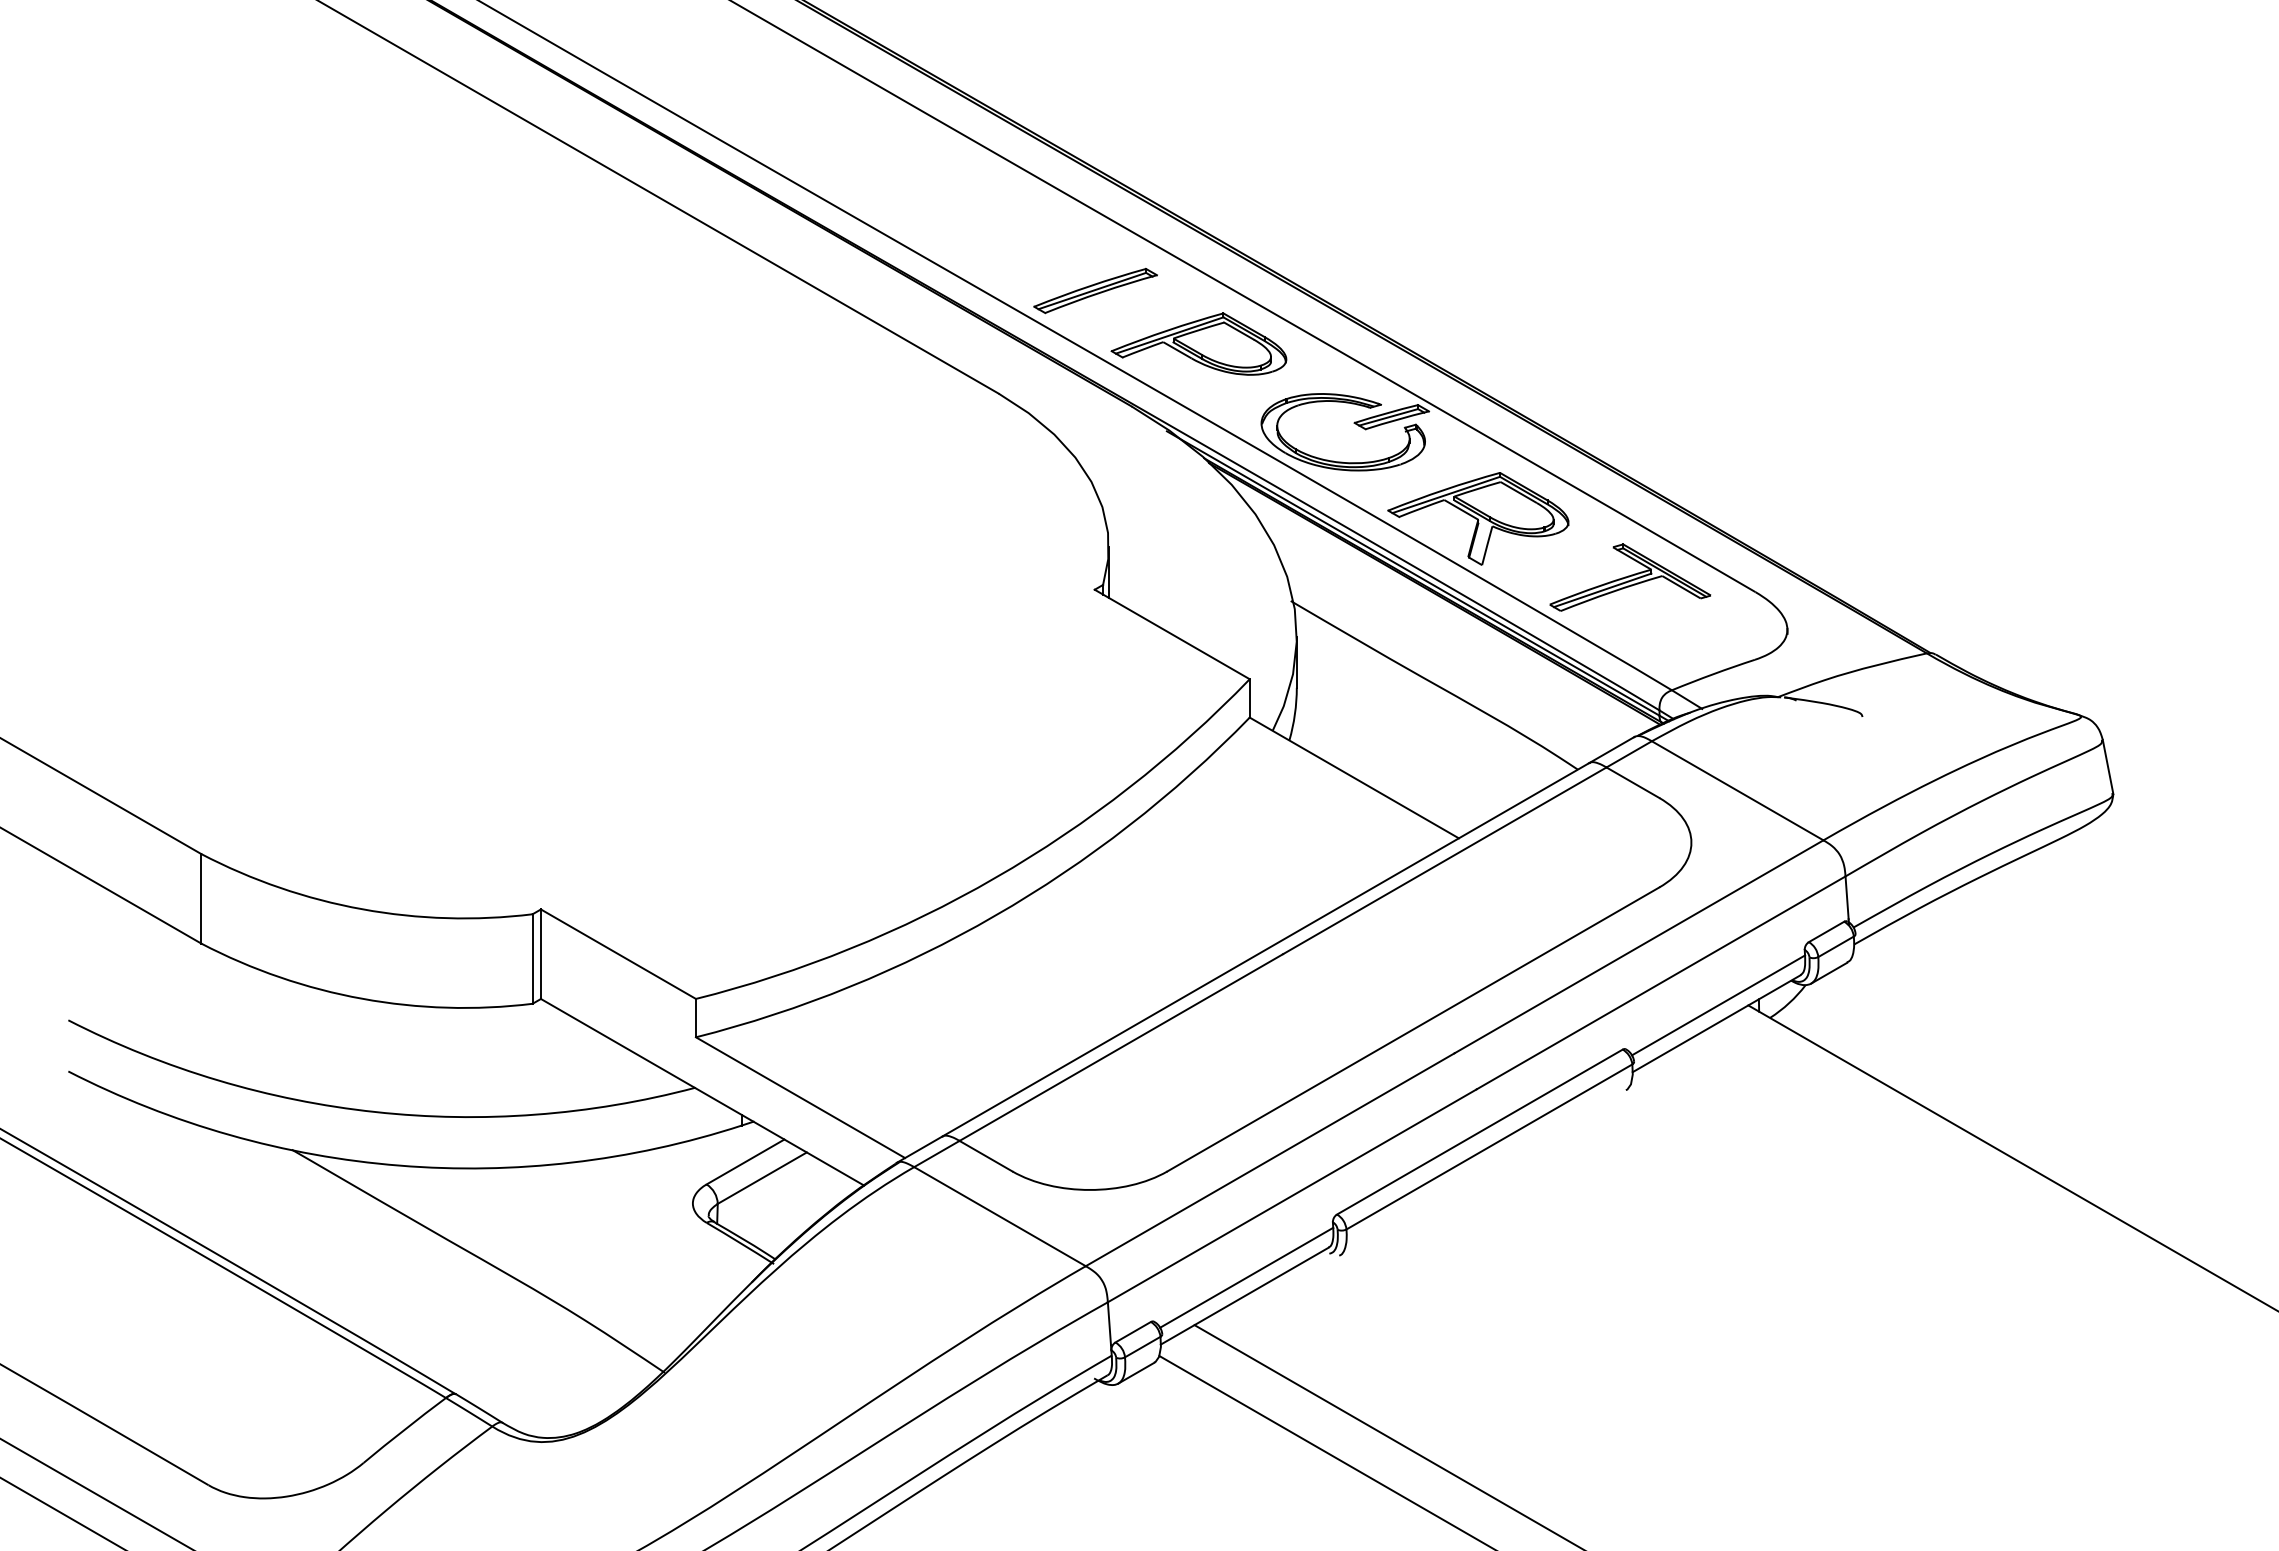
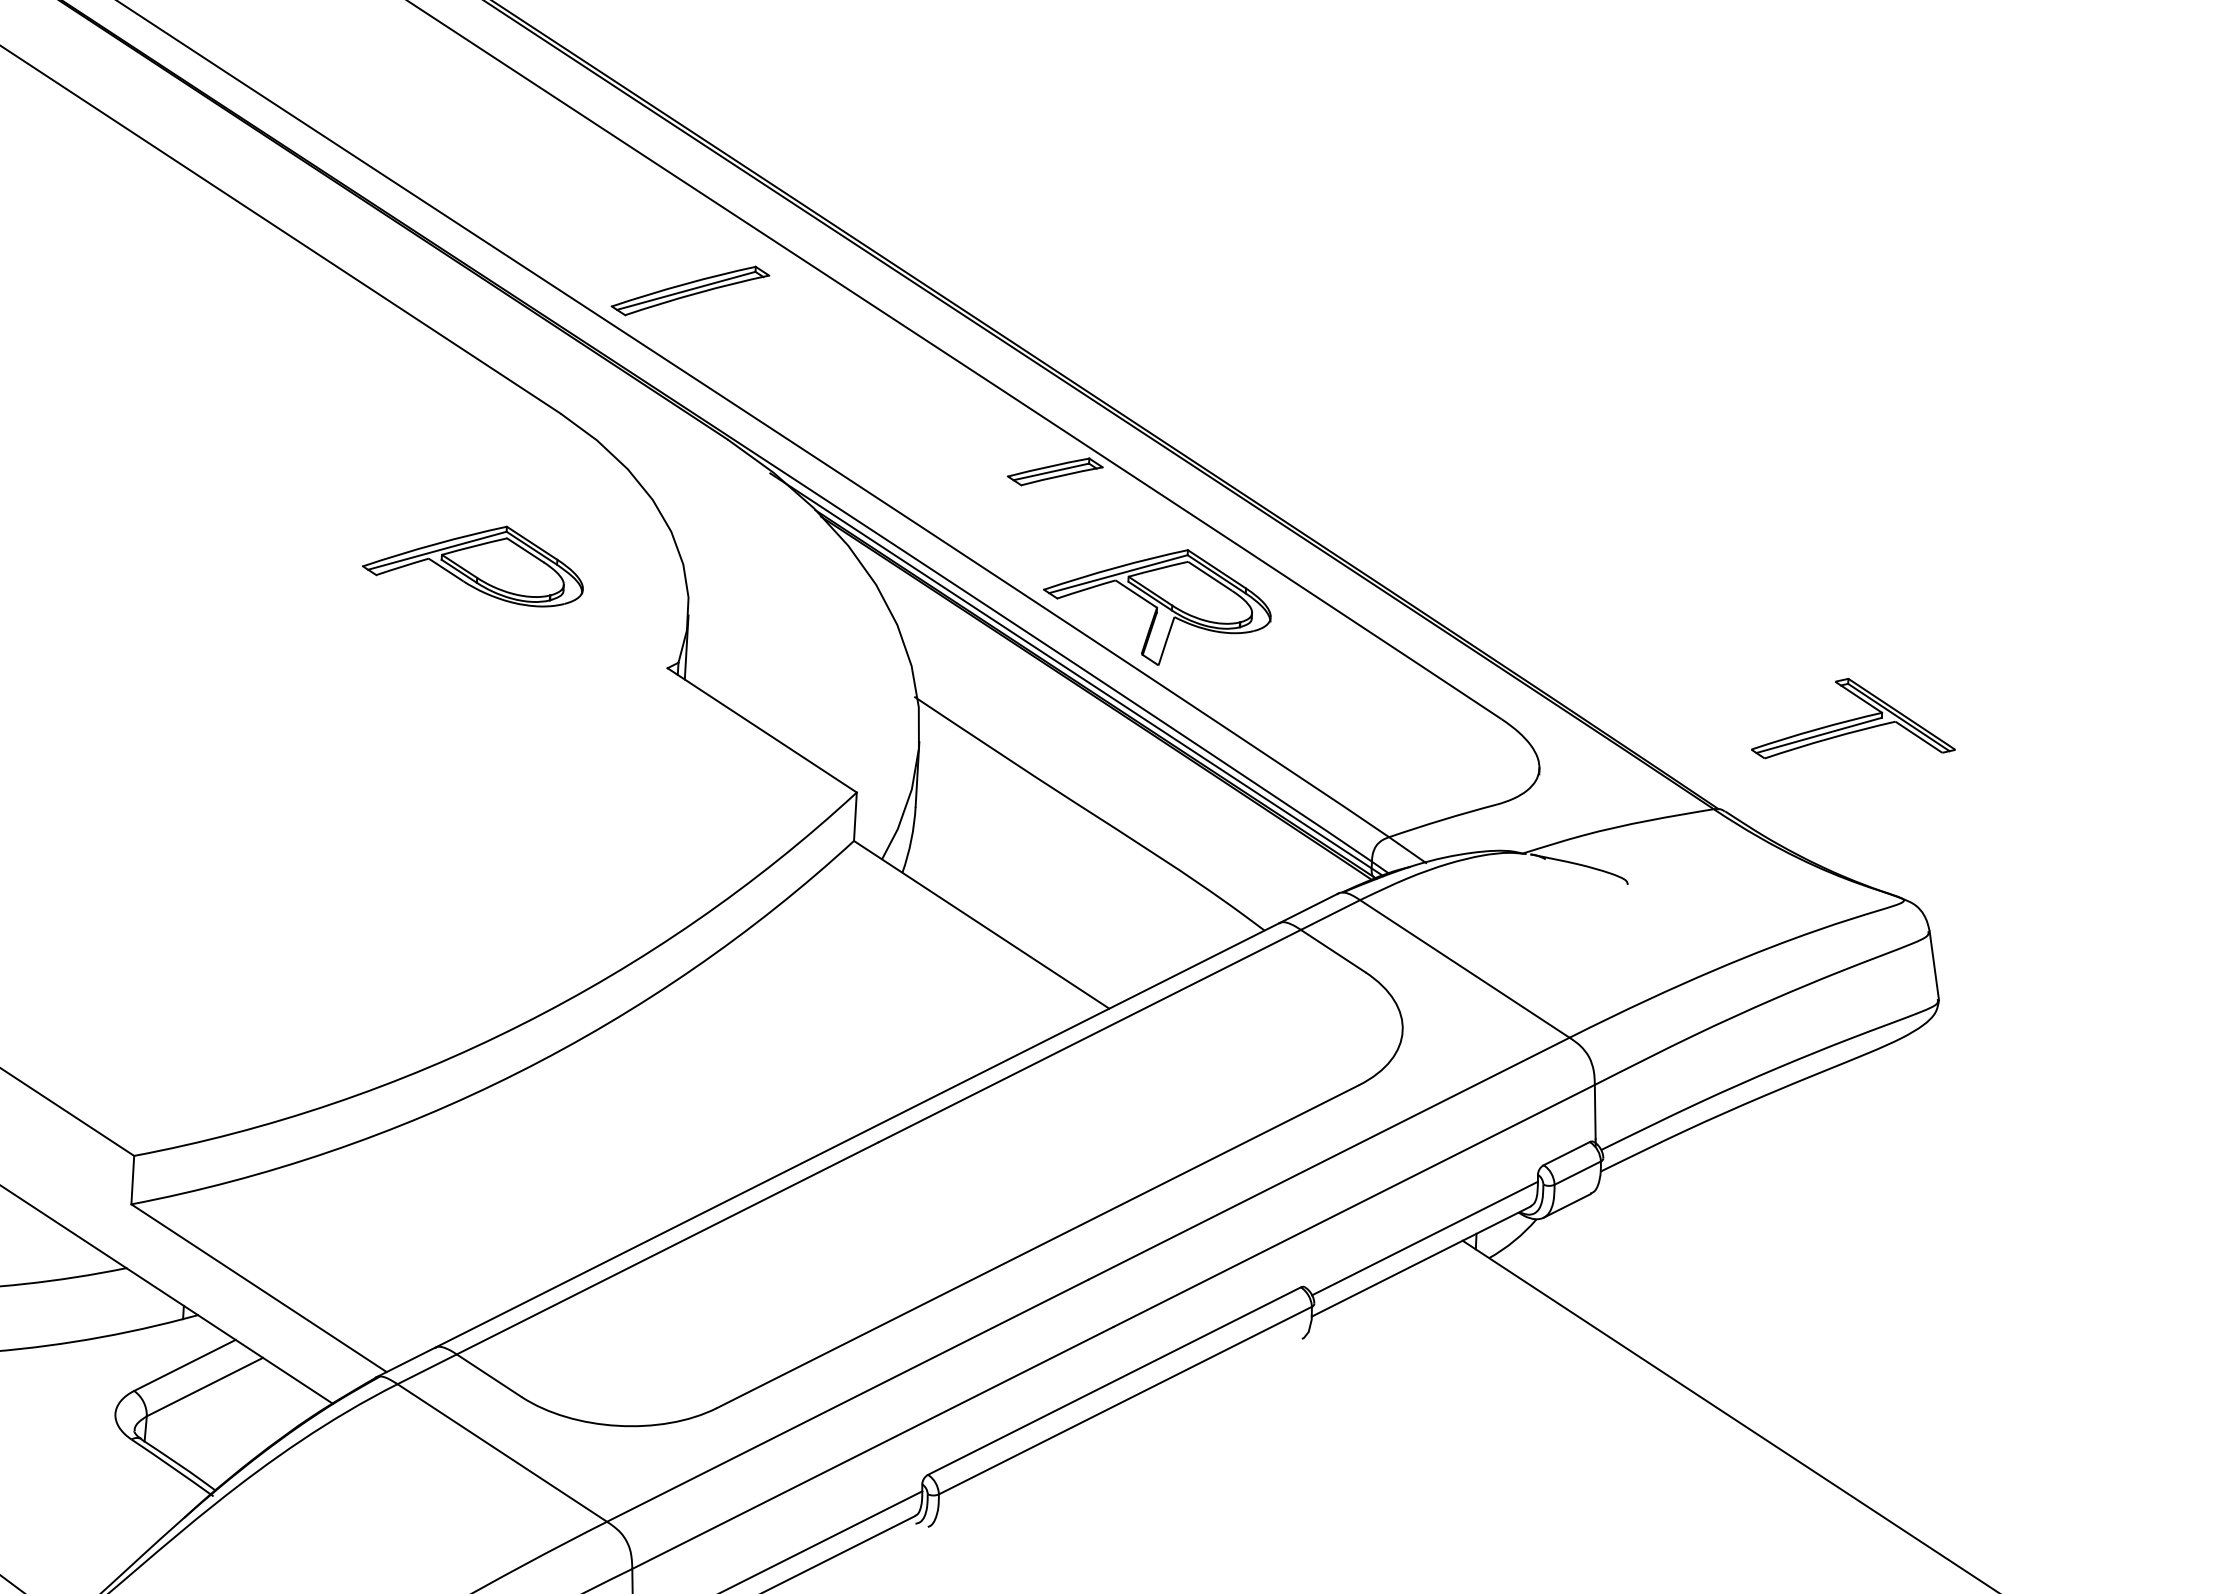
part: (1198, 343) -> (473, 562), moved
part: (1342, 461) -> (989, 524), removed
part: (1630, 577) -> (1855, 721), moved

